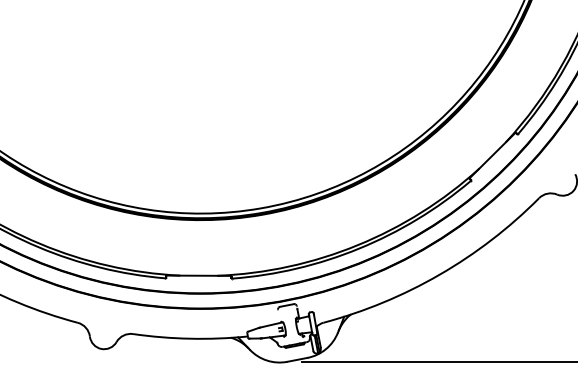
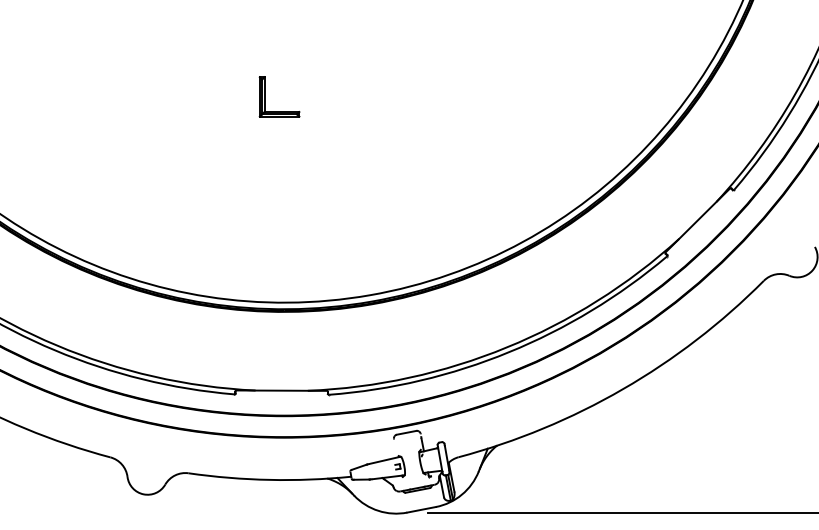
part: (187, 68) -> (265, 97), added

